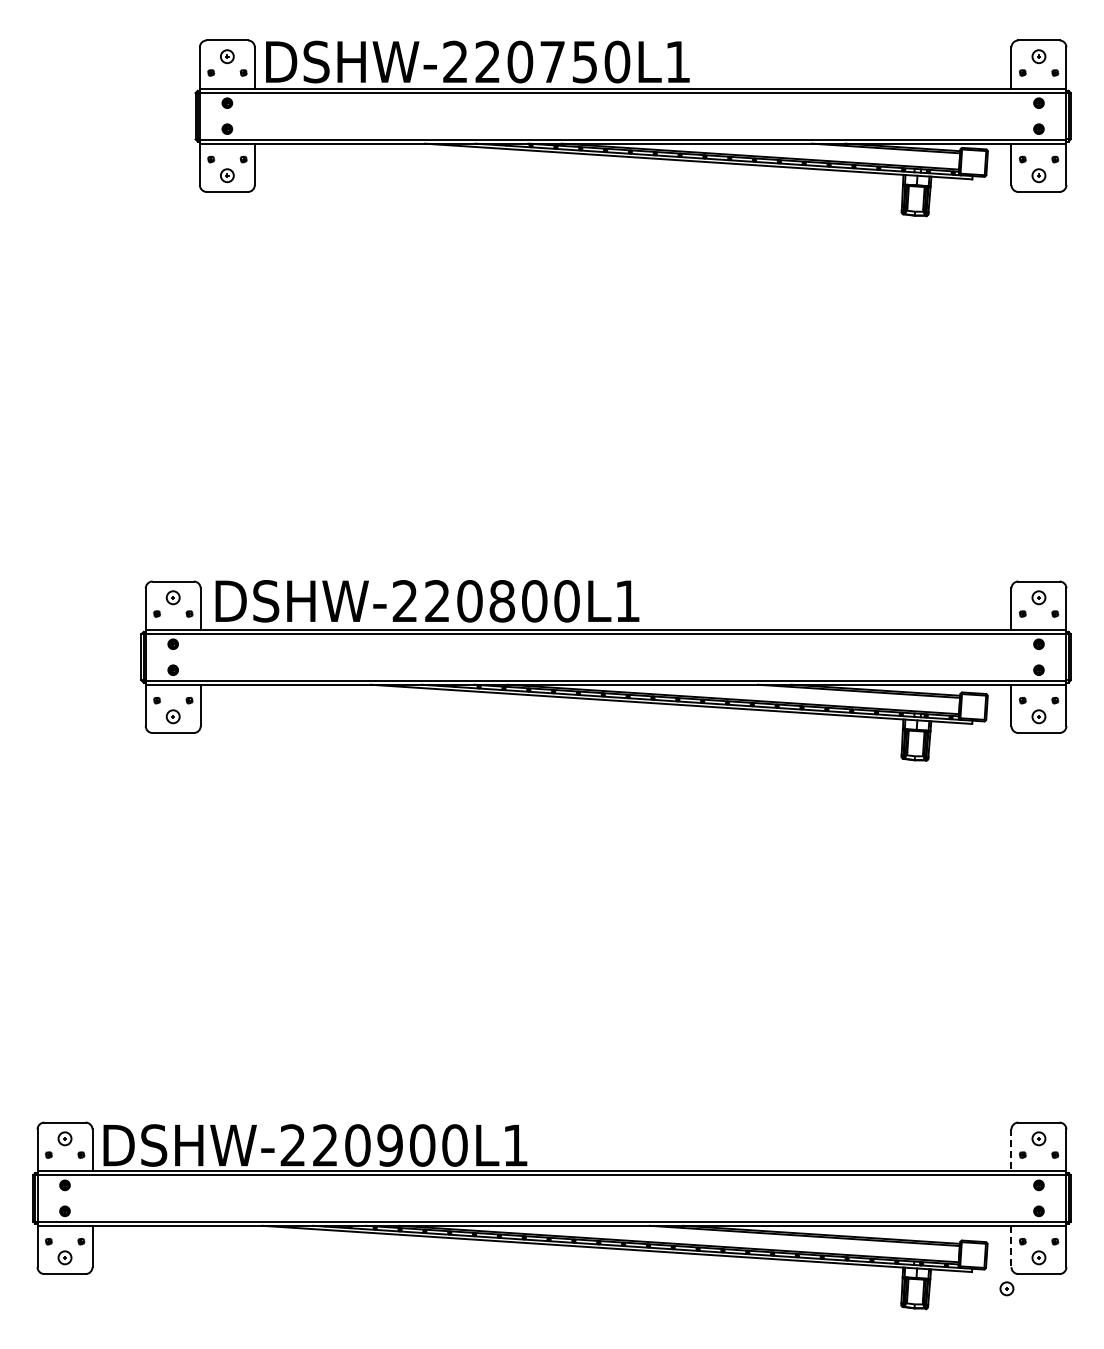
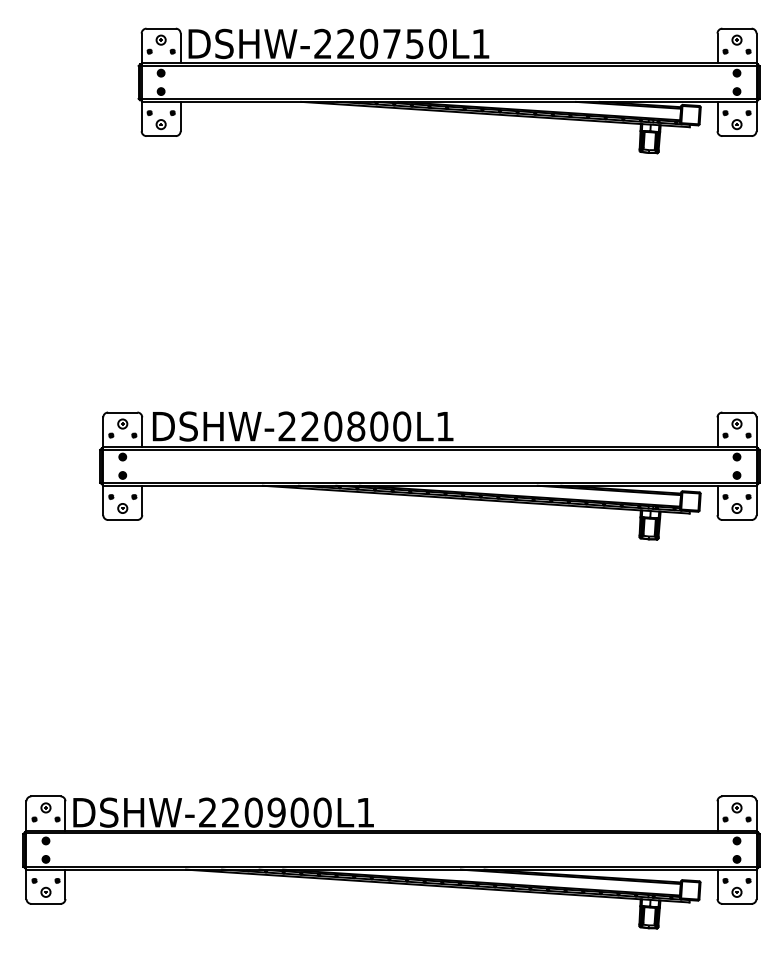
line: (1011, 1150) -> (717, 816), dashed -> solid
line: (1011, 1246) -> (717, 884), dashed -> solid
part: (1006, 1288) -> (713, 914), removed

